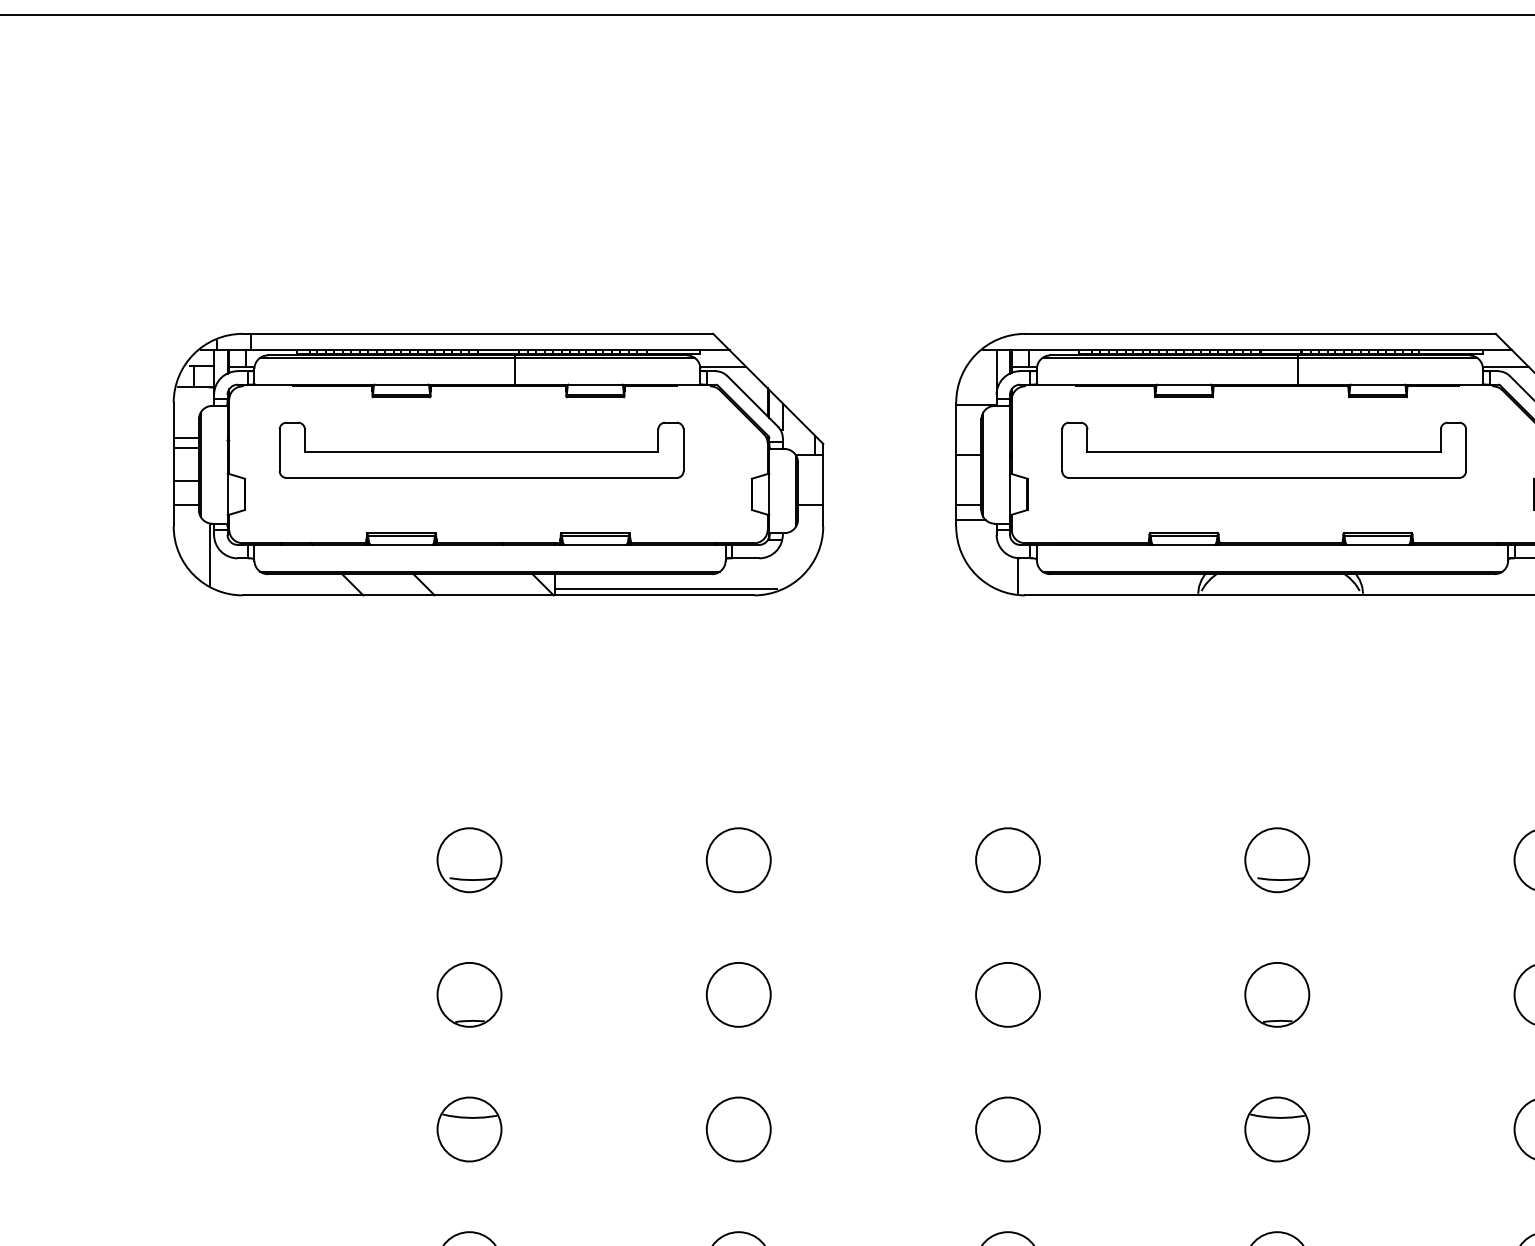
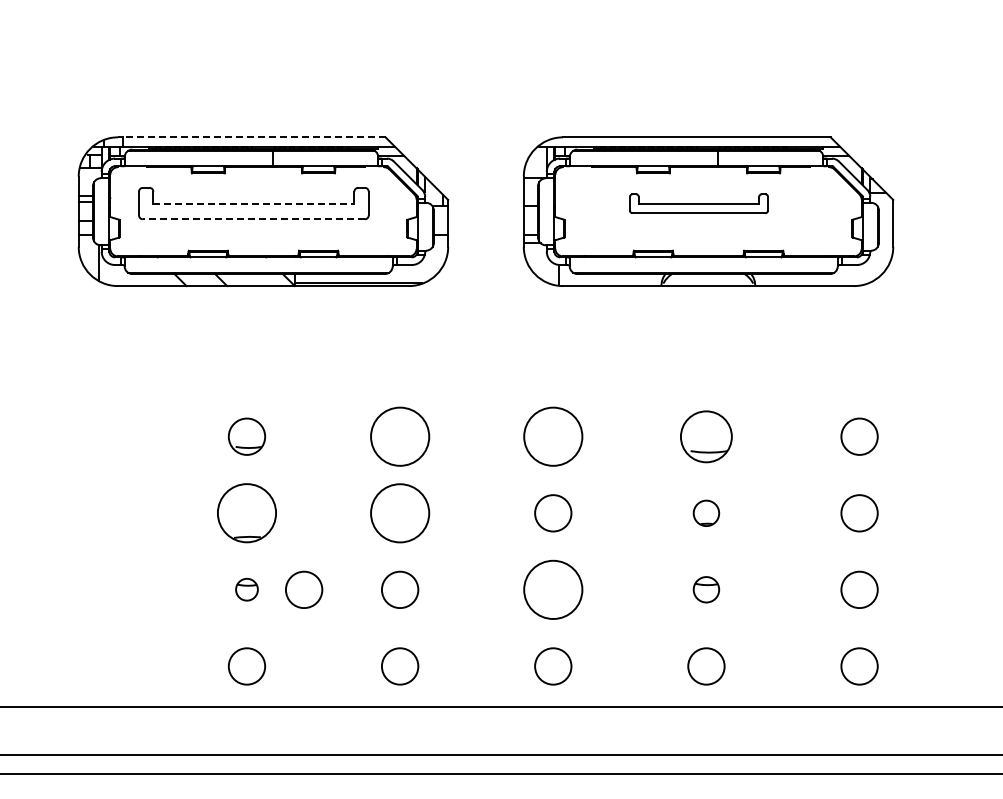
line: (477, 334) -> (251, 137), solid -> dashed
part: (1263, 450) -> (698, 203), size x0.6
line: (480, 451) -> (253, 204), solid -> dashed
line: (480, 478) -> (253, 219), solid -> dashed
circle: (737, 859) -> (399, 436), size x1.6
circle: (1008, 859) -> (553, 436), size x1.6
part: (1277, 859) -> (706, 436), size x1.4
part: (468, 995) -> (246, 513), size x1.6
circle: (737, 995) -> (399, 513), size x1.6
part: (1277, 995) -> (706, 513), size x0.7
part: (468, 1128) -> (246, 589), size x0.6
circle: (570, 1128) -> (304, 589), added
circle: (1008, 1128) -> (553, 589), size x1.6
part: (1277, 1128) -> (706, 589), size x0.7

